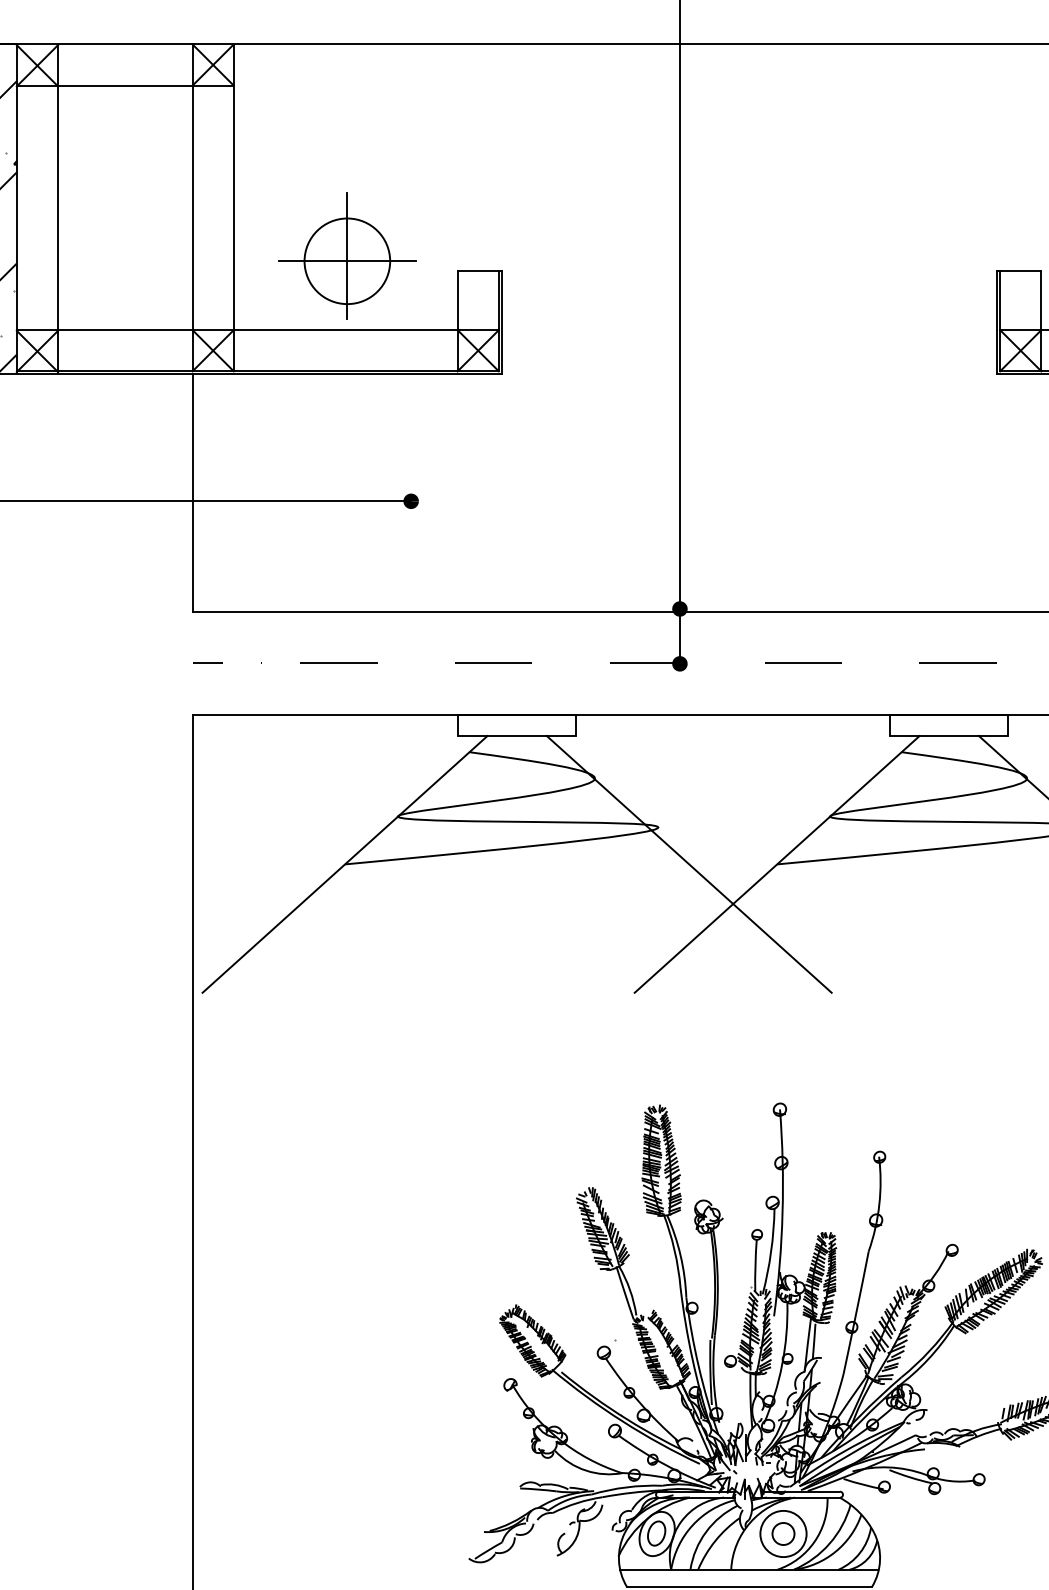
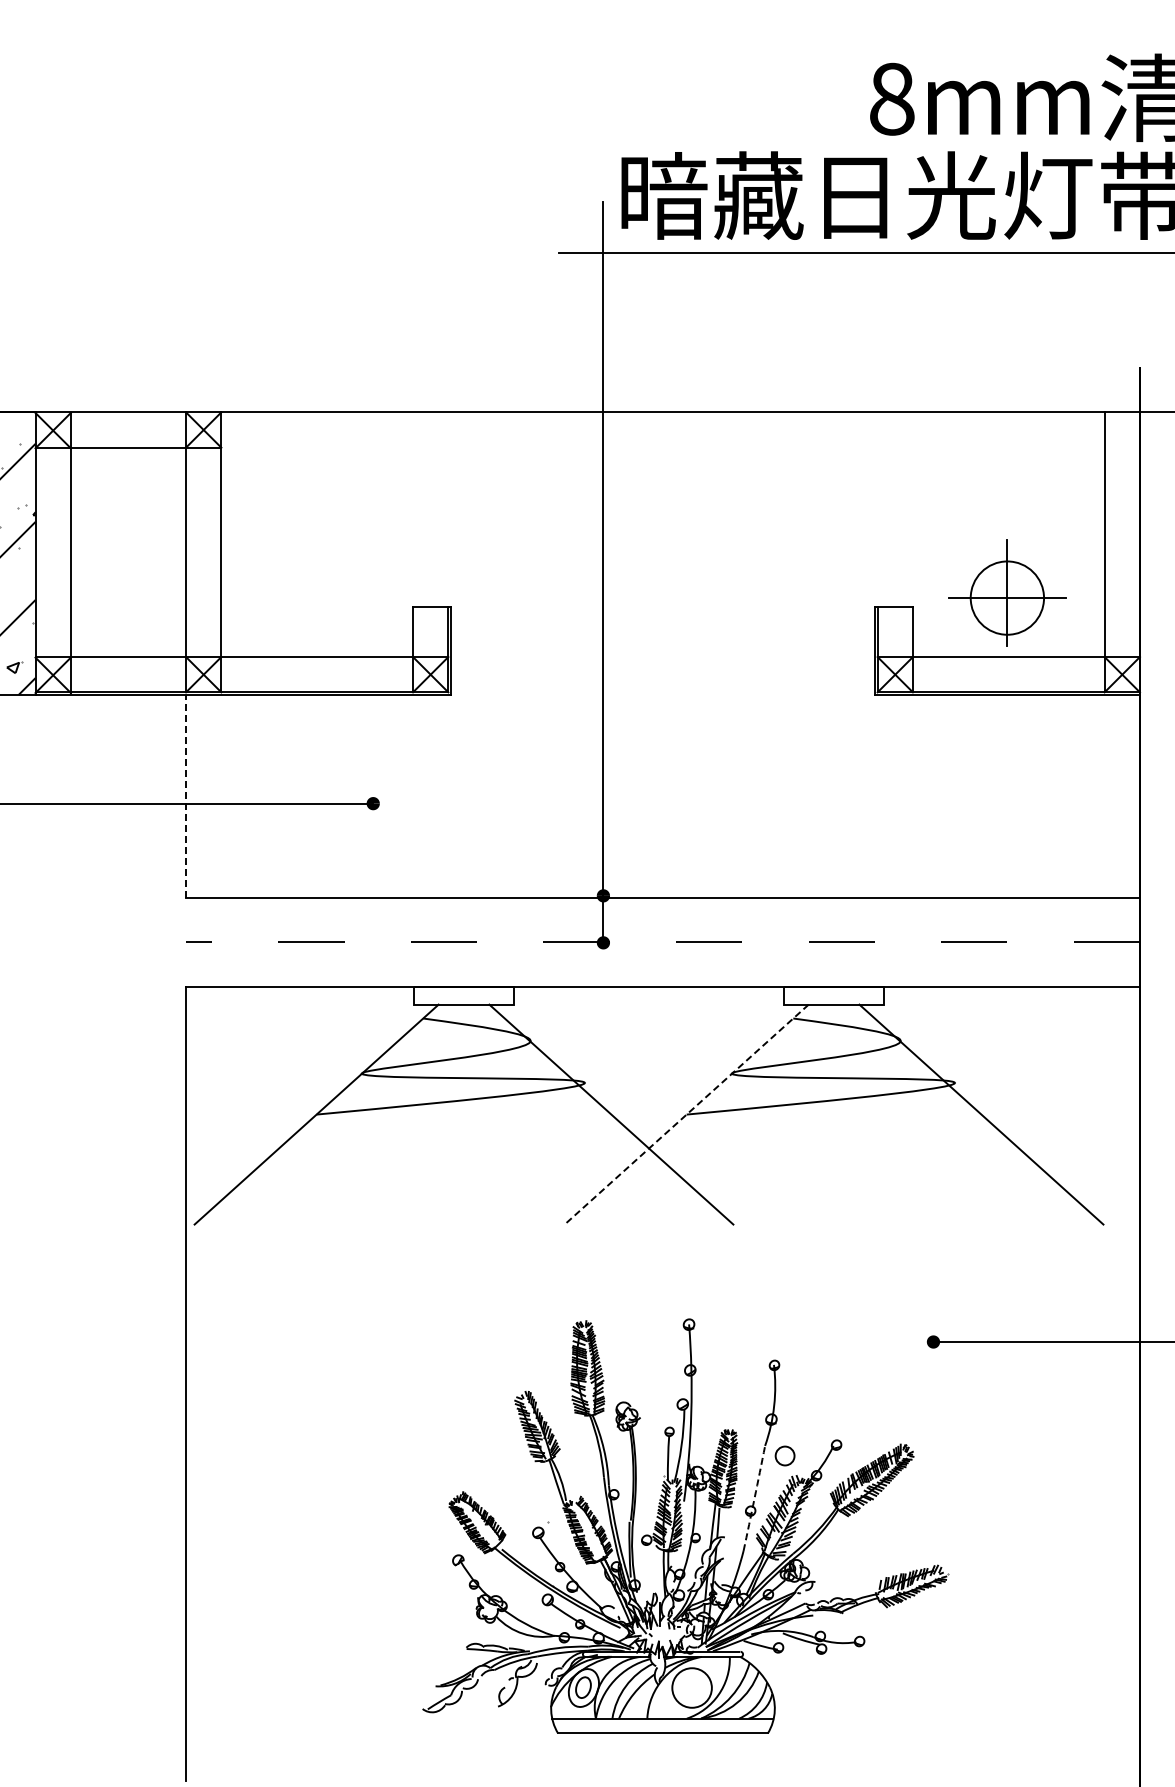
part: (347, 255) -> (318, 593), removed
line: (193, 492) -> (186, 796), solid -> dashed
line: (776, 864) -> (686, 1114), solid -> dashed
arc: (856, 1312) -> (754, 1498), solid -> dashed
circle: (782, 1533) -> (784, 1455), moved

